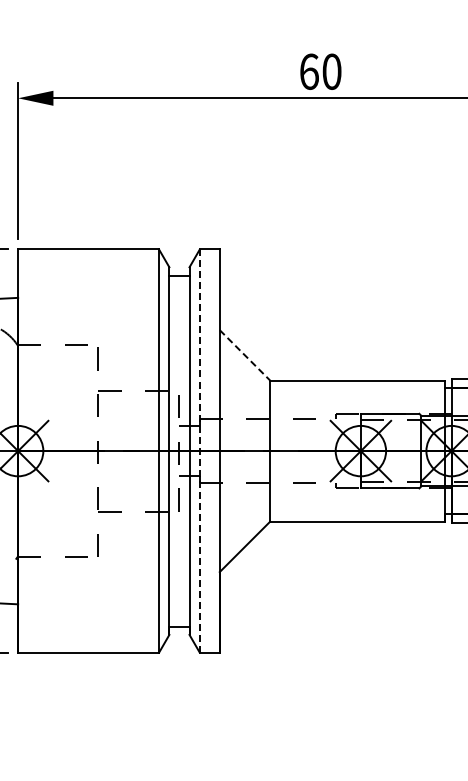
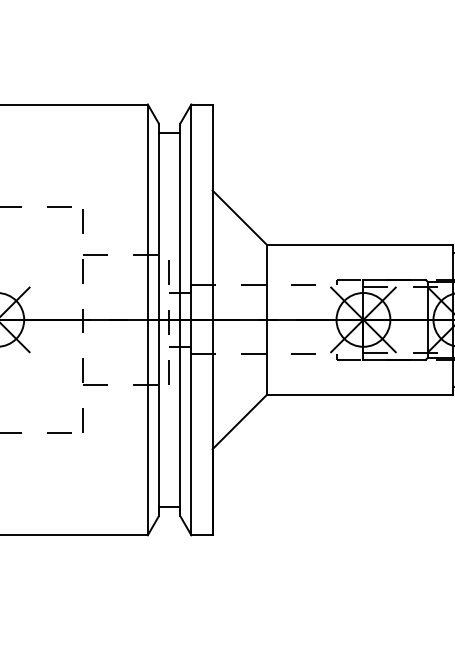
line: (244, 355) -> (239, 217), dashed -> solid
line: (199, 451) -> (191, 320), dashed -> solid

